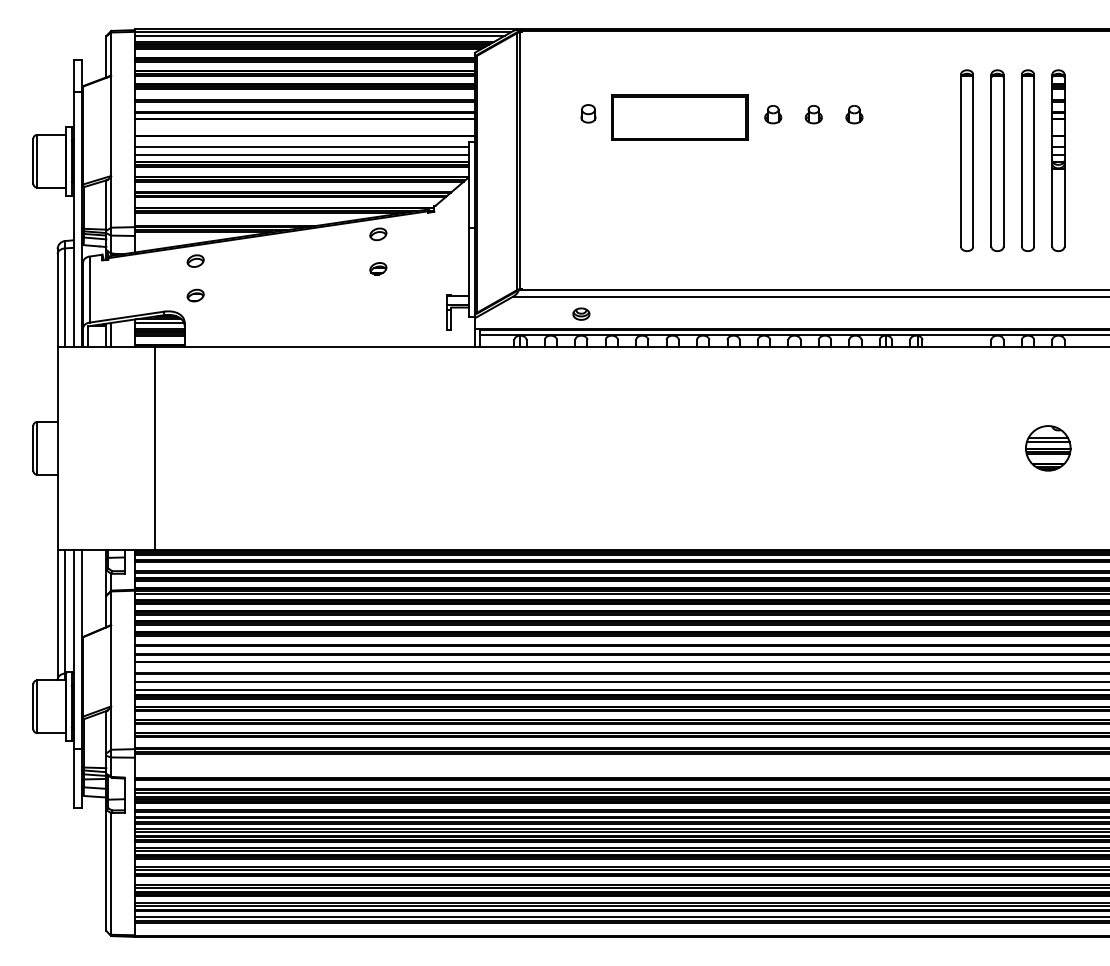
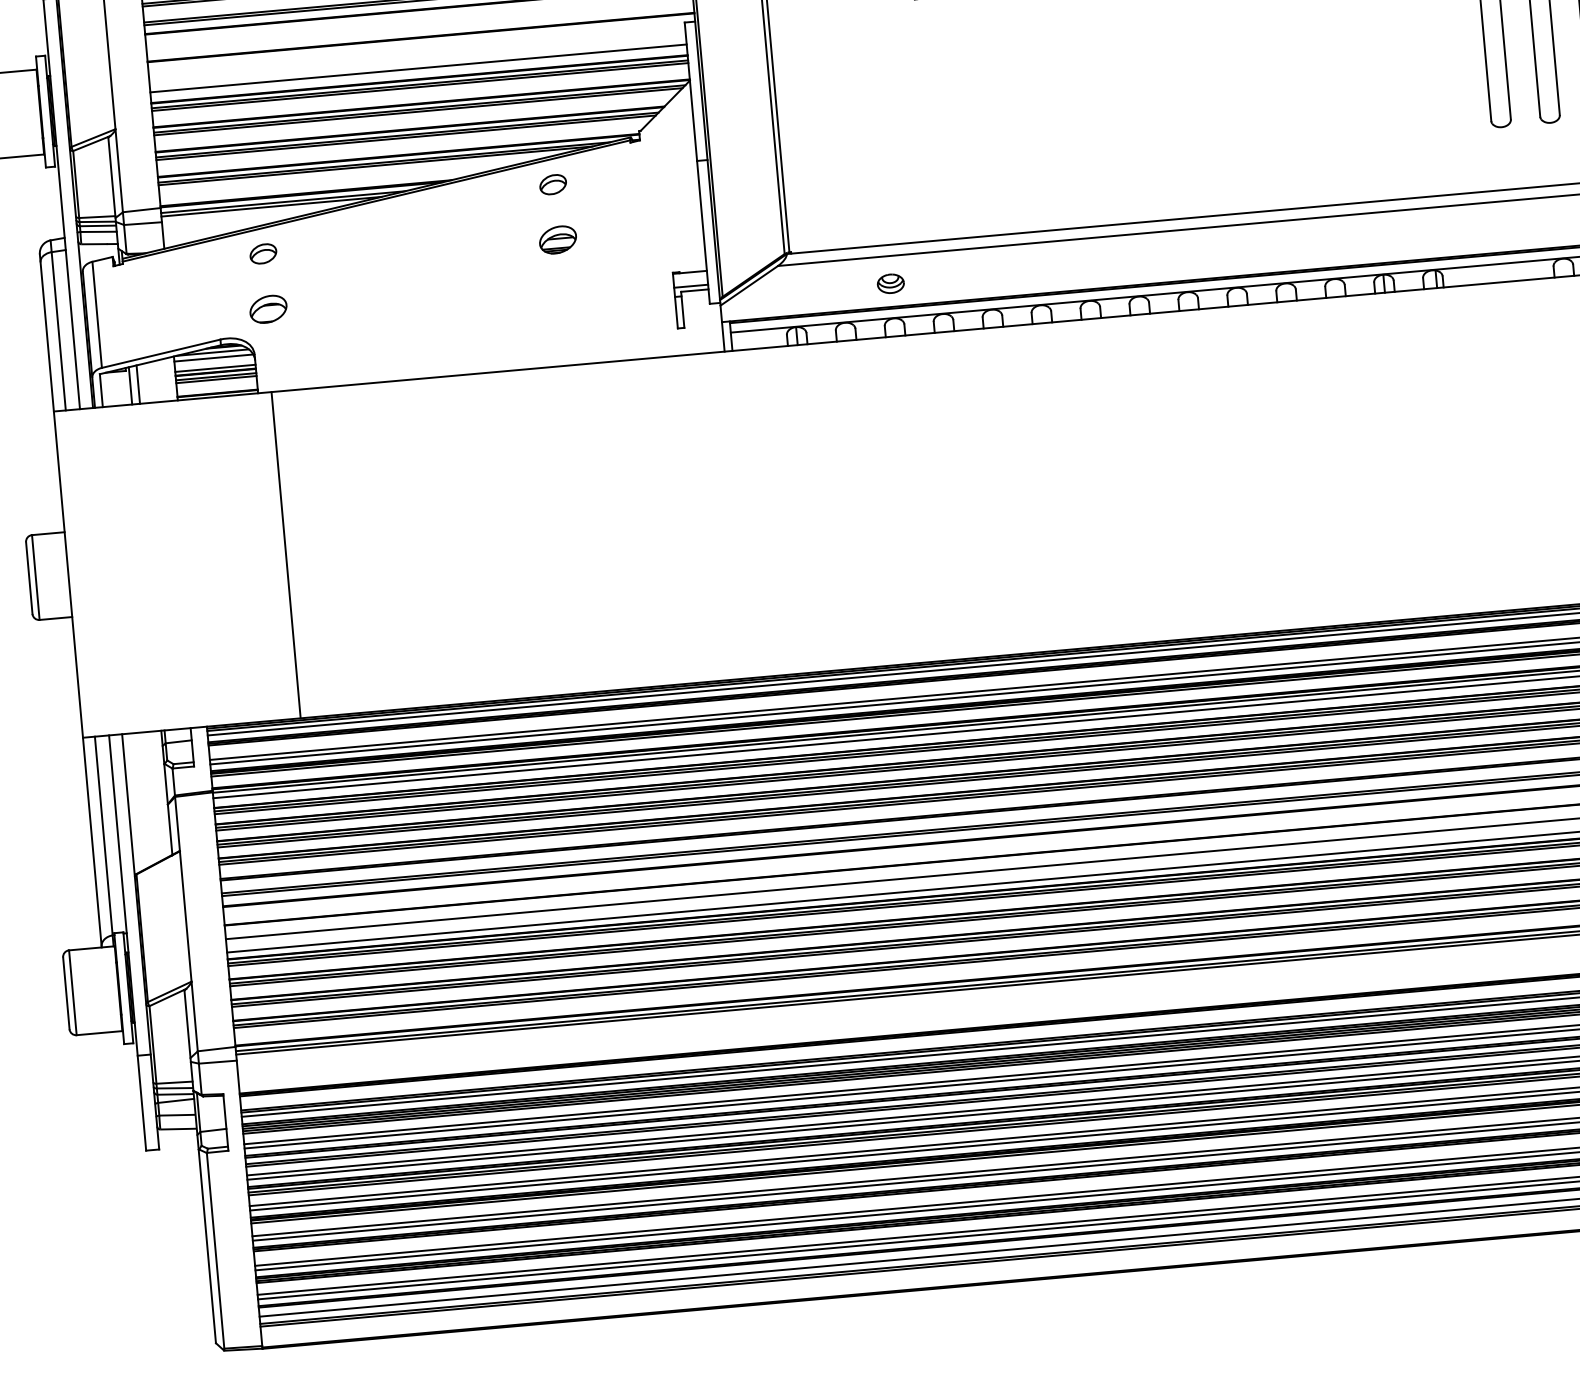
line: (301, 146) -> (417, 54), removed
part: (378, 268) -> (558, 239), size x1.4
part: (195, 295) -> (268, 309), size x1.4
line: (155, 447) -> (286, 553), moved

